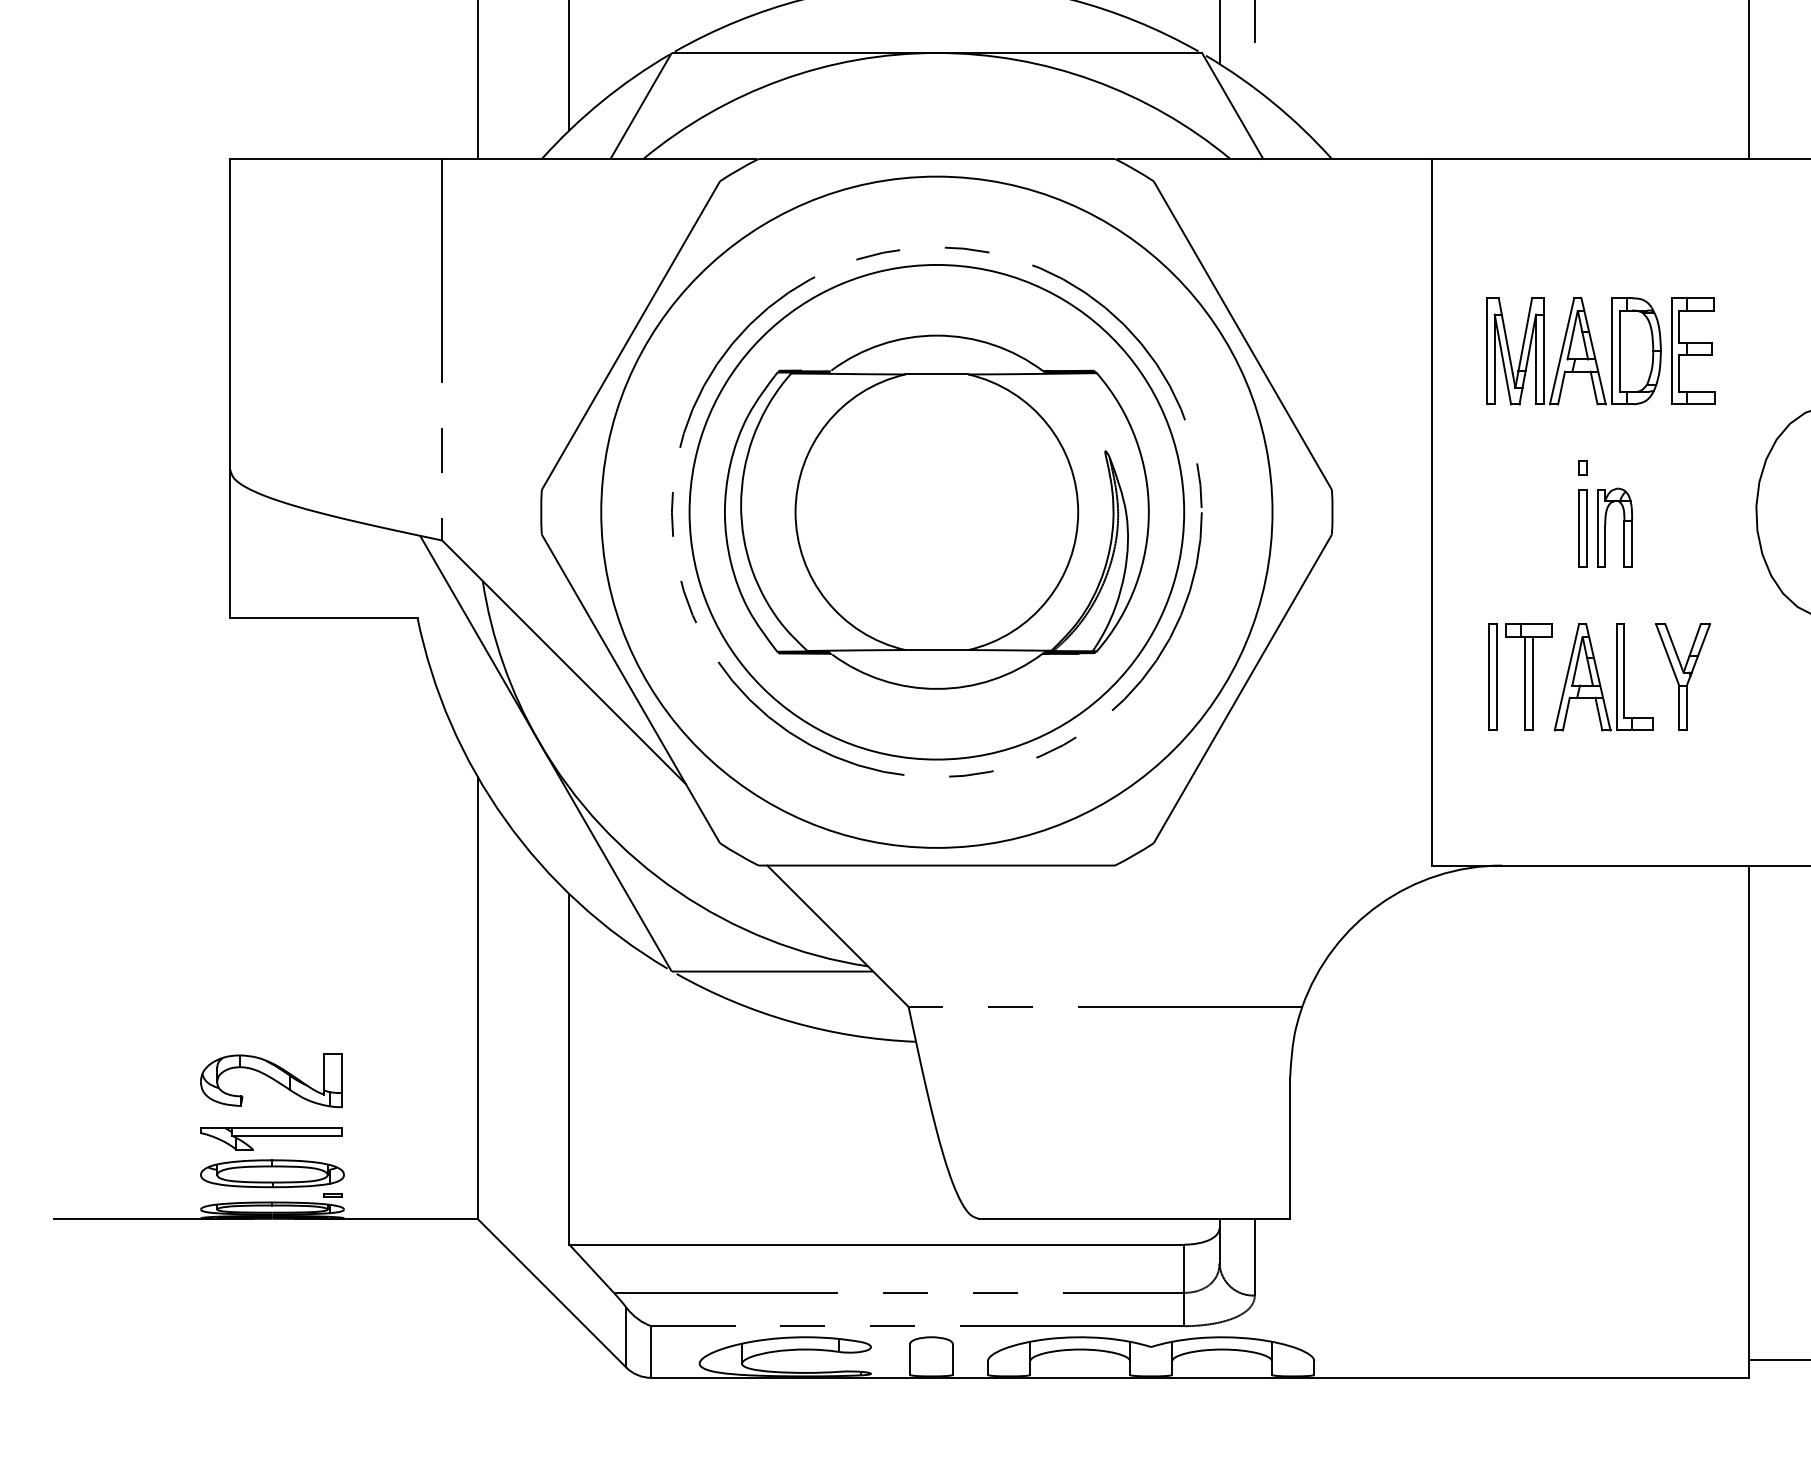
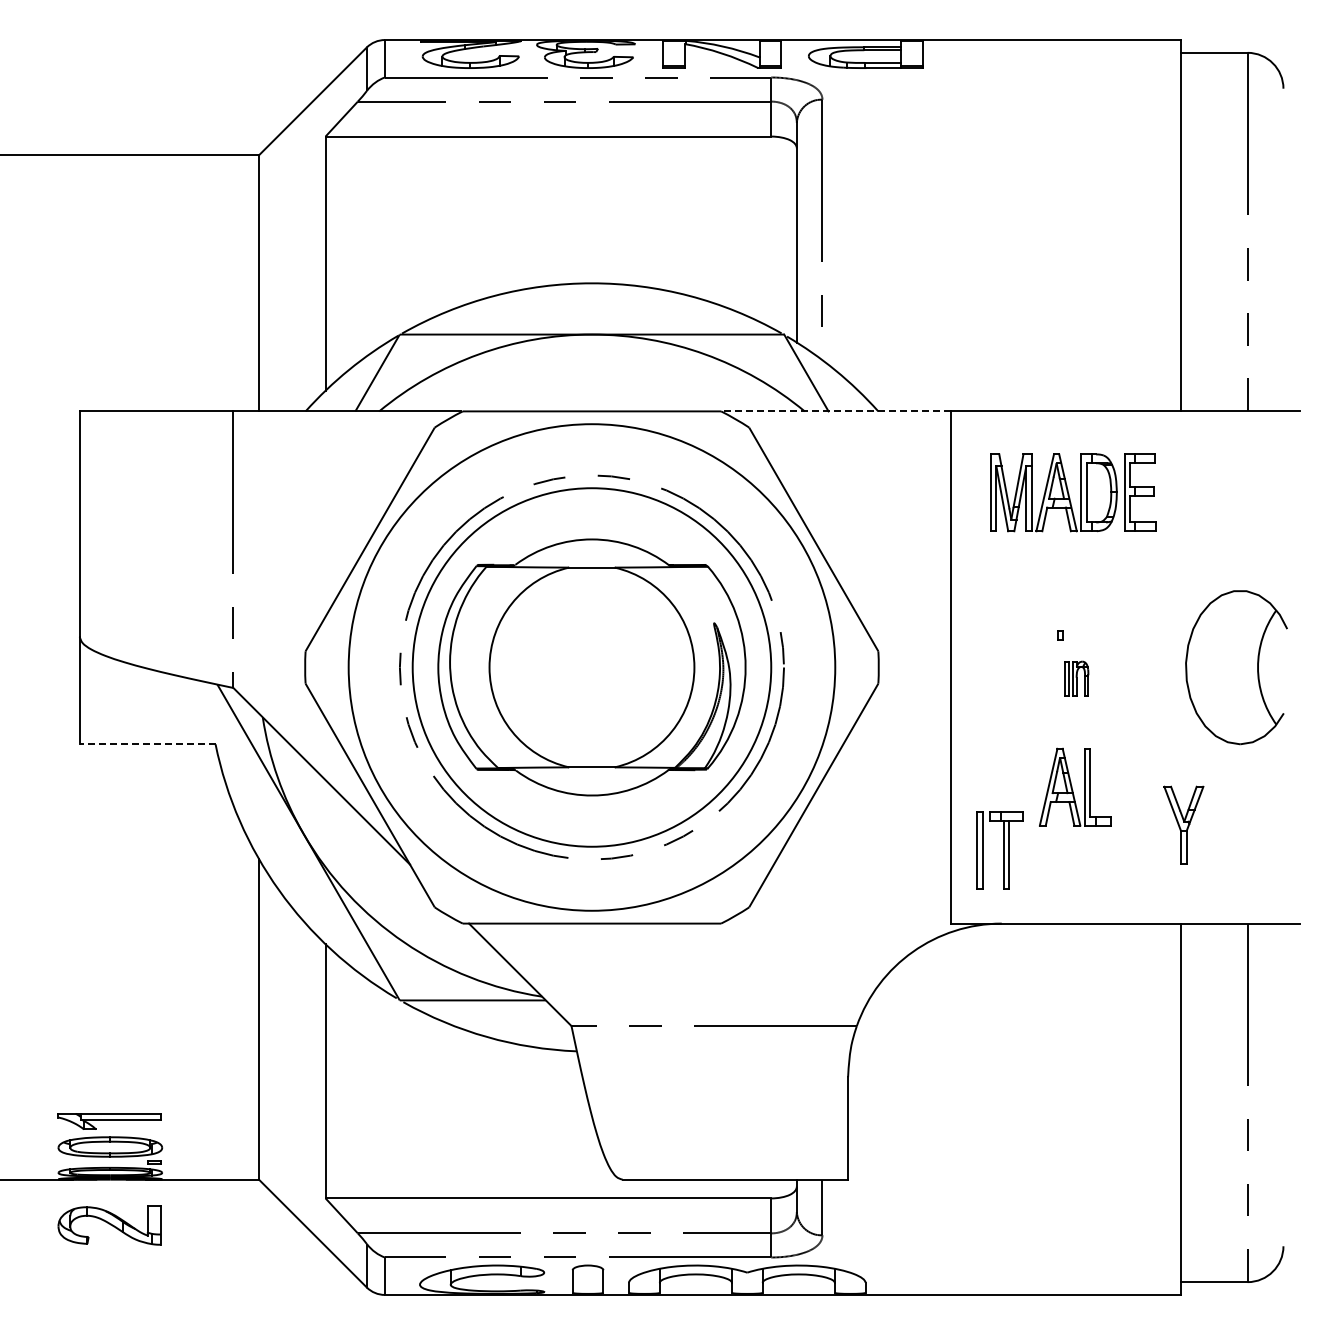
line: (1274, 159) -> (836, 411), solid -> dashed
part: (1601, 350) -> (1073, 492), moved
part: (1605, 527) -> (1076, 678), size x0.6
line: (323, 618) -> (147, 744), solid -> dashed
part: (1682, 676) -> (1183, 824), moved
part: (1519, 677) -> (999, 850), moved
part: (271, 1080) -> (109, 1225), moved

